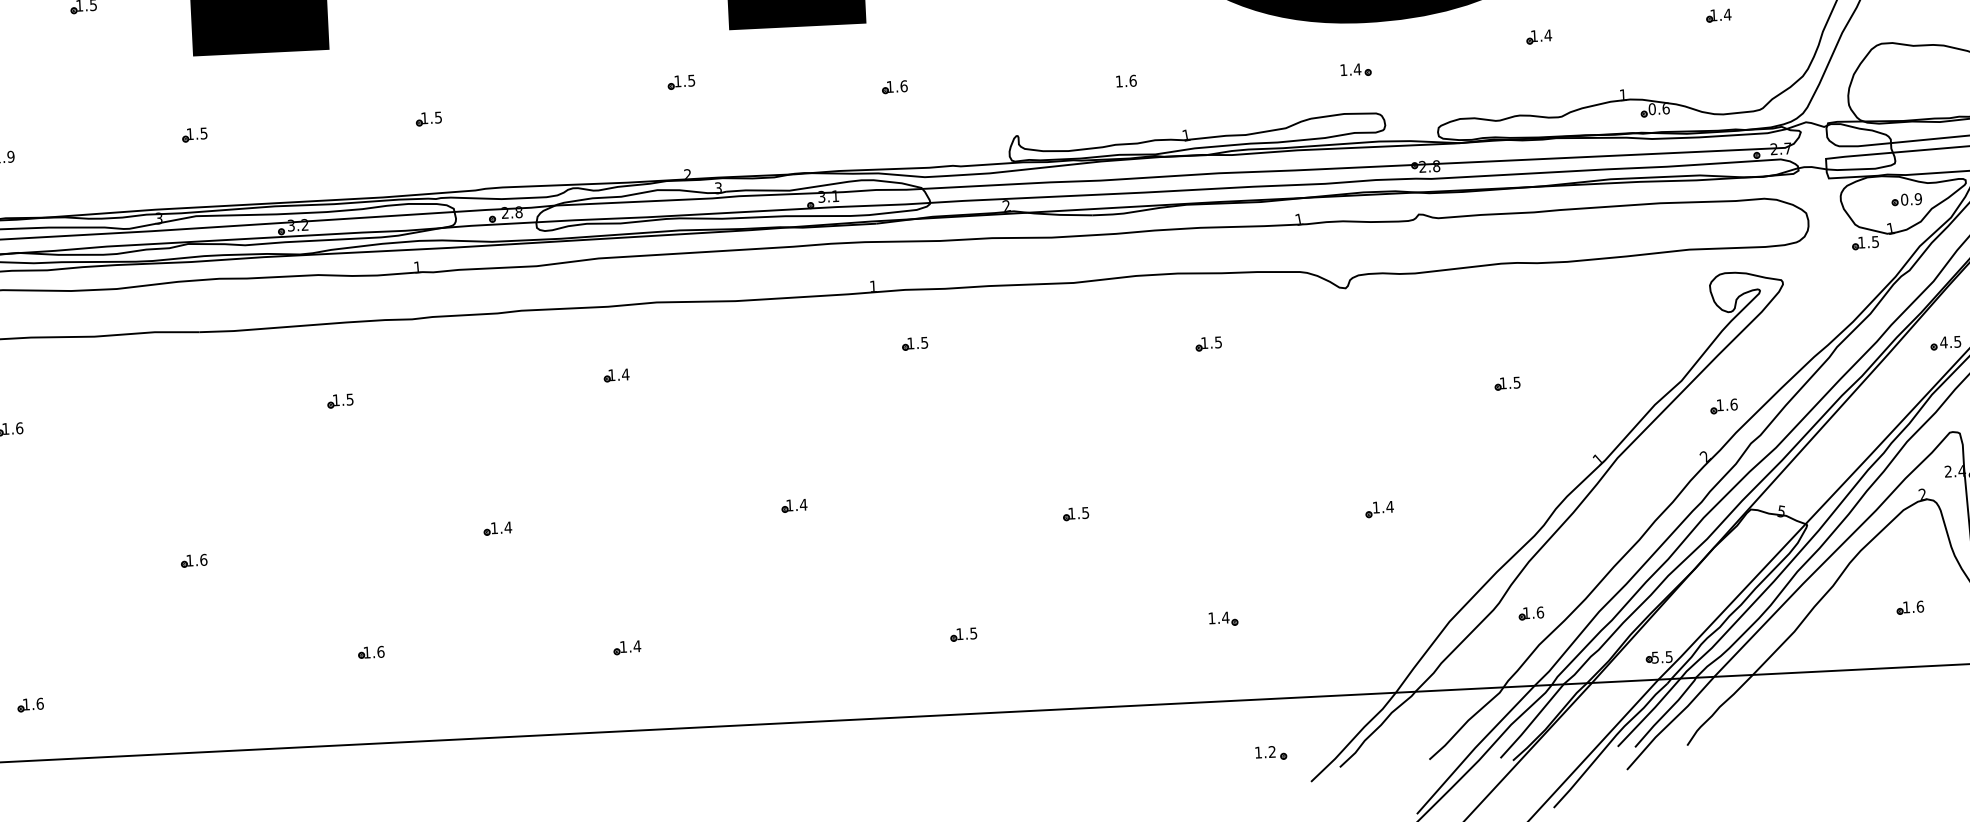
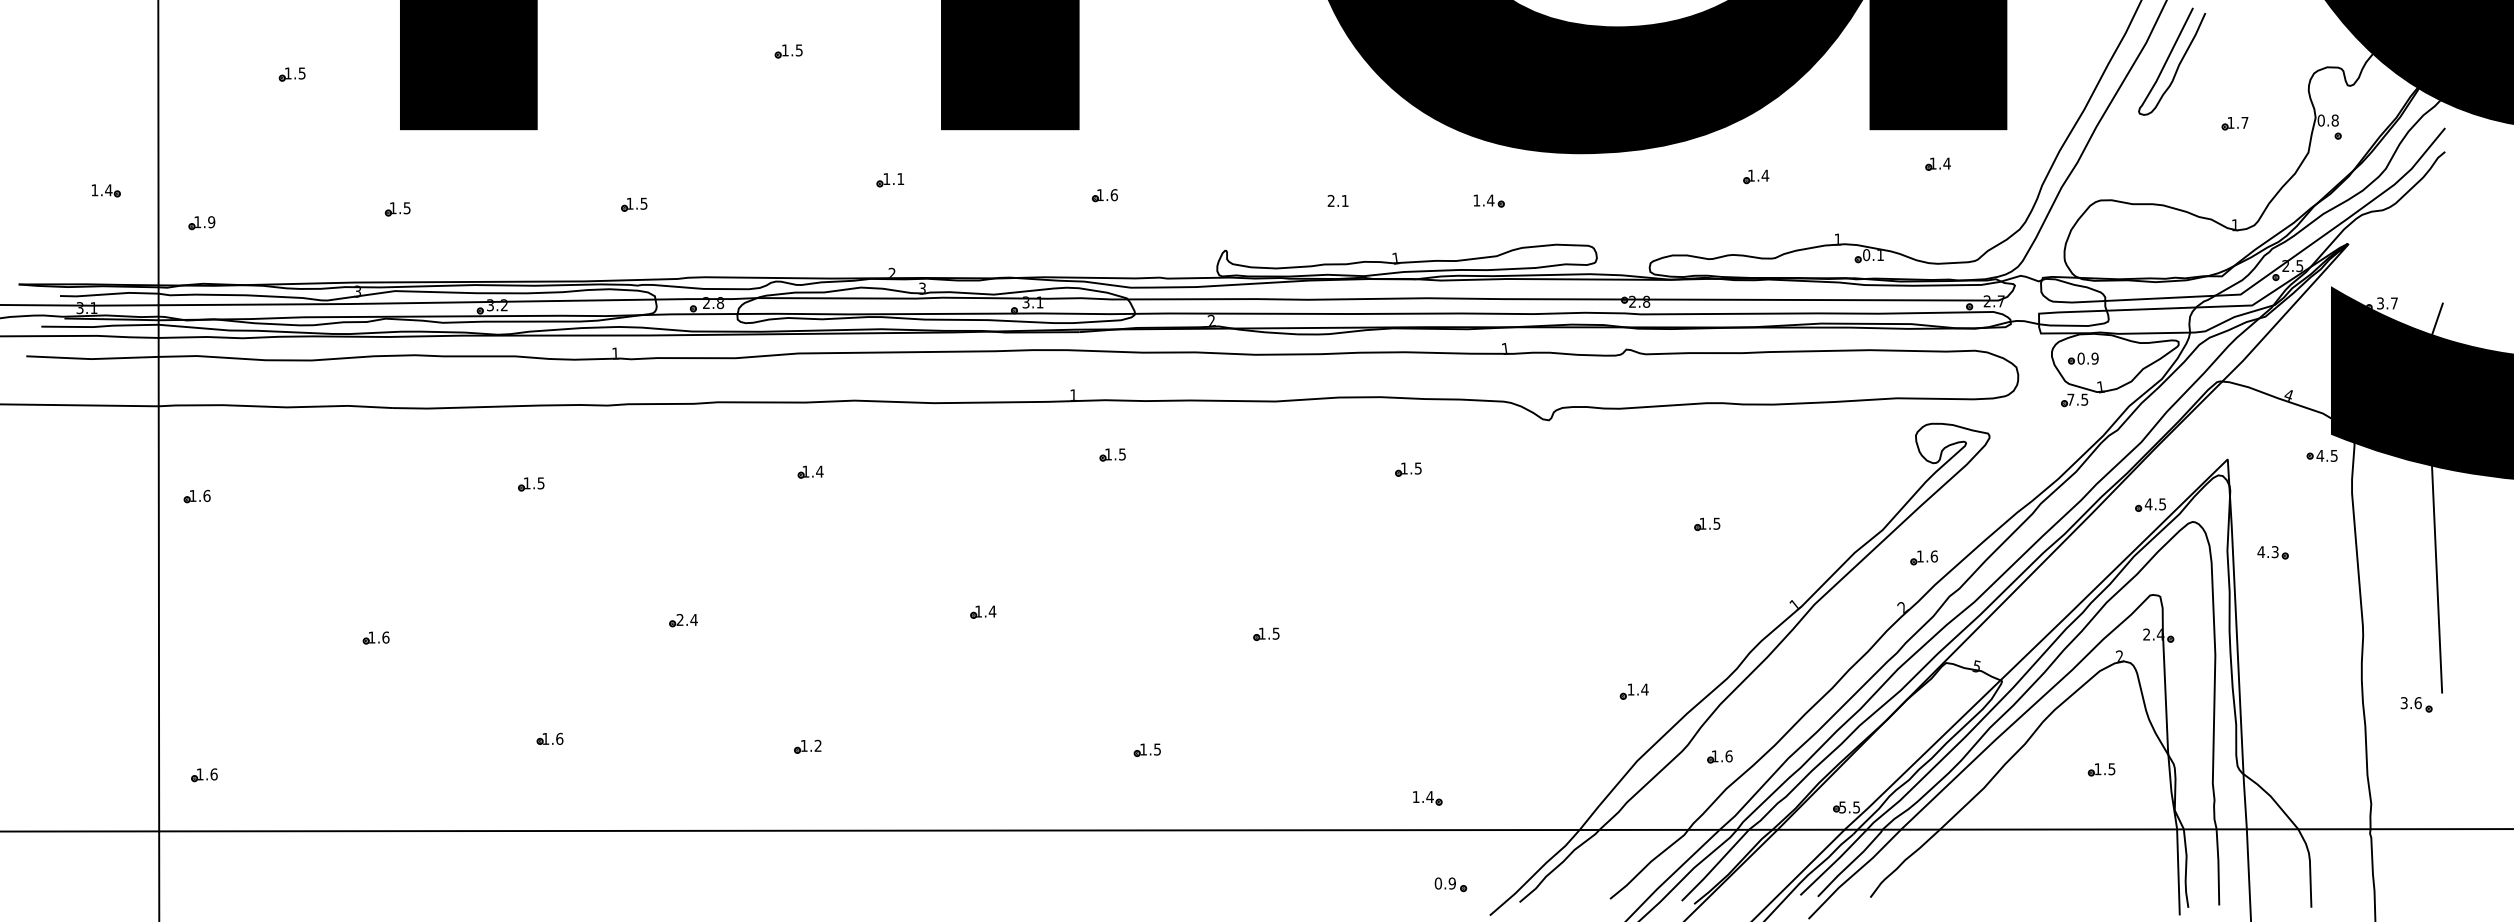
part: (1355, 69) -> (1488, 200), moved
text: (1125, 80) -> (1337, 200), 1.6 -> 2.1
text: (691, 81) -> (900, 179), 1.5 -> 1.1
text: (1666, 108) -> (1880, 255), 0.6 -> 0.1
part: (1906, 199) -> (2083, 358), moved
text: (1861, 242) -> (2070, 399), 1.5 -> 7.5
part: (1378, 509) -> (1633, 691), moved
text: (493, 527) -> (679, 619), 1.4 -> 2.4
text: (1919, 607) -> (2111, 769), 1.6 -> 1.5
part: (1223, 619) -> (1427, 798), moved
text: (636, 645) -> (817, 745), 1.4 -> 1.2
text: (1264, 752) -> (1444, 883), 1.2 -> 0.9

